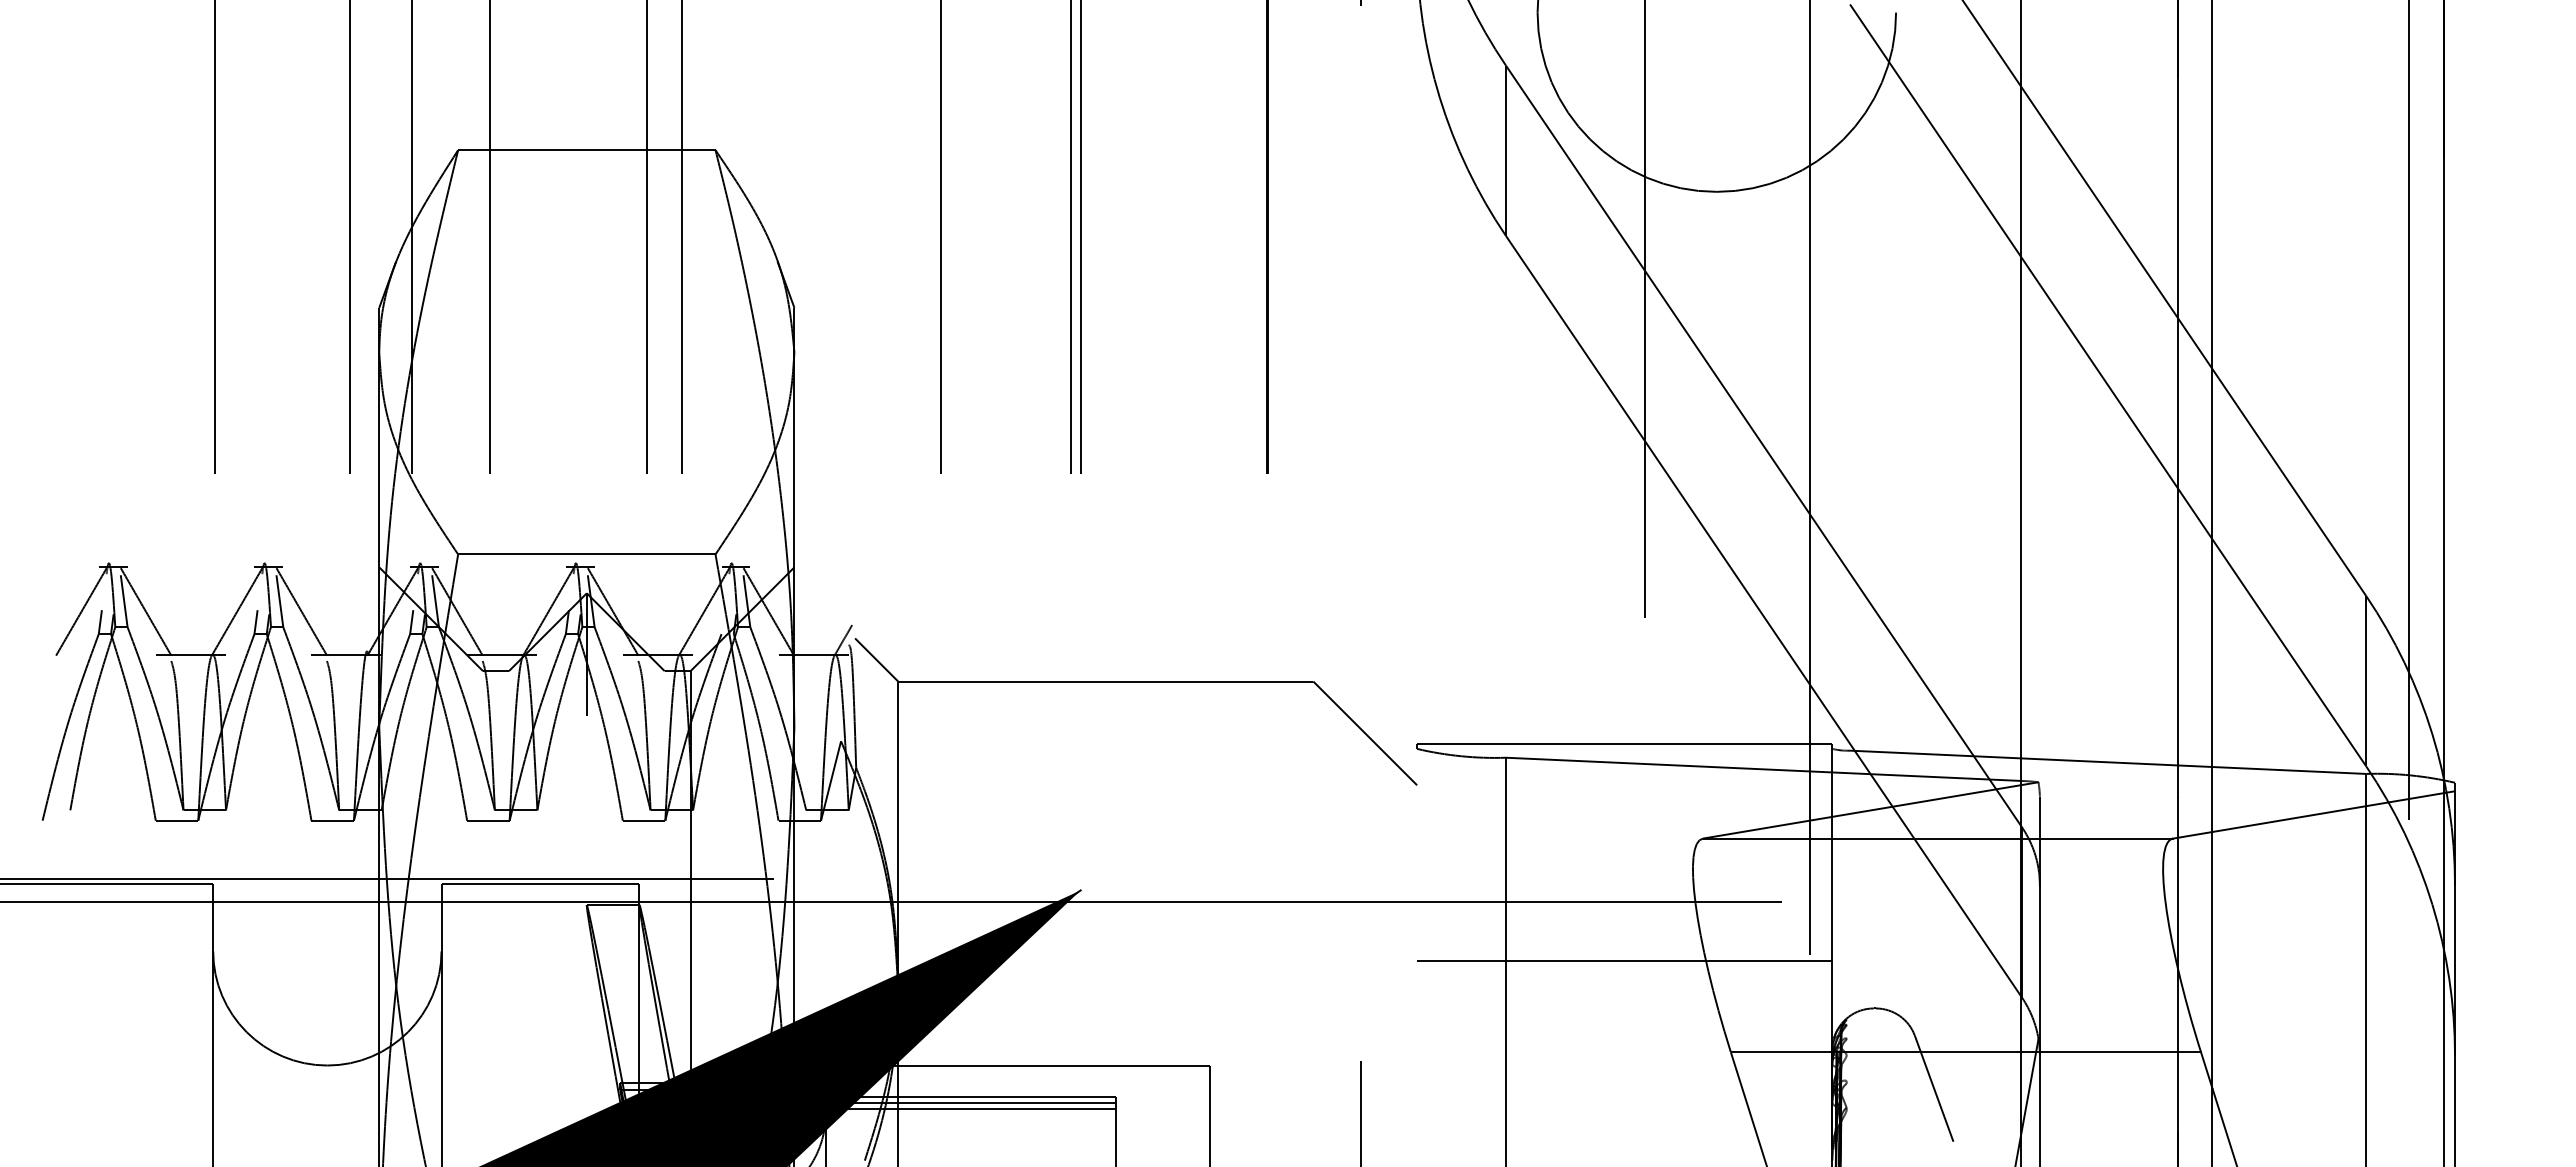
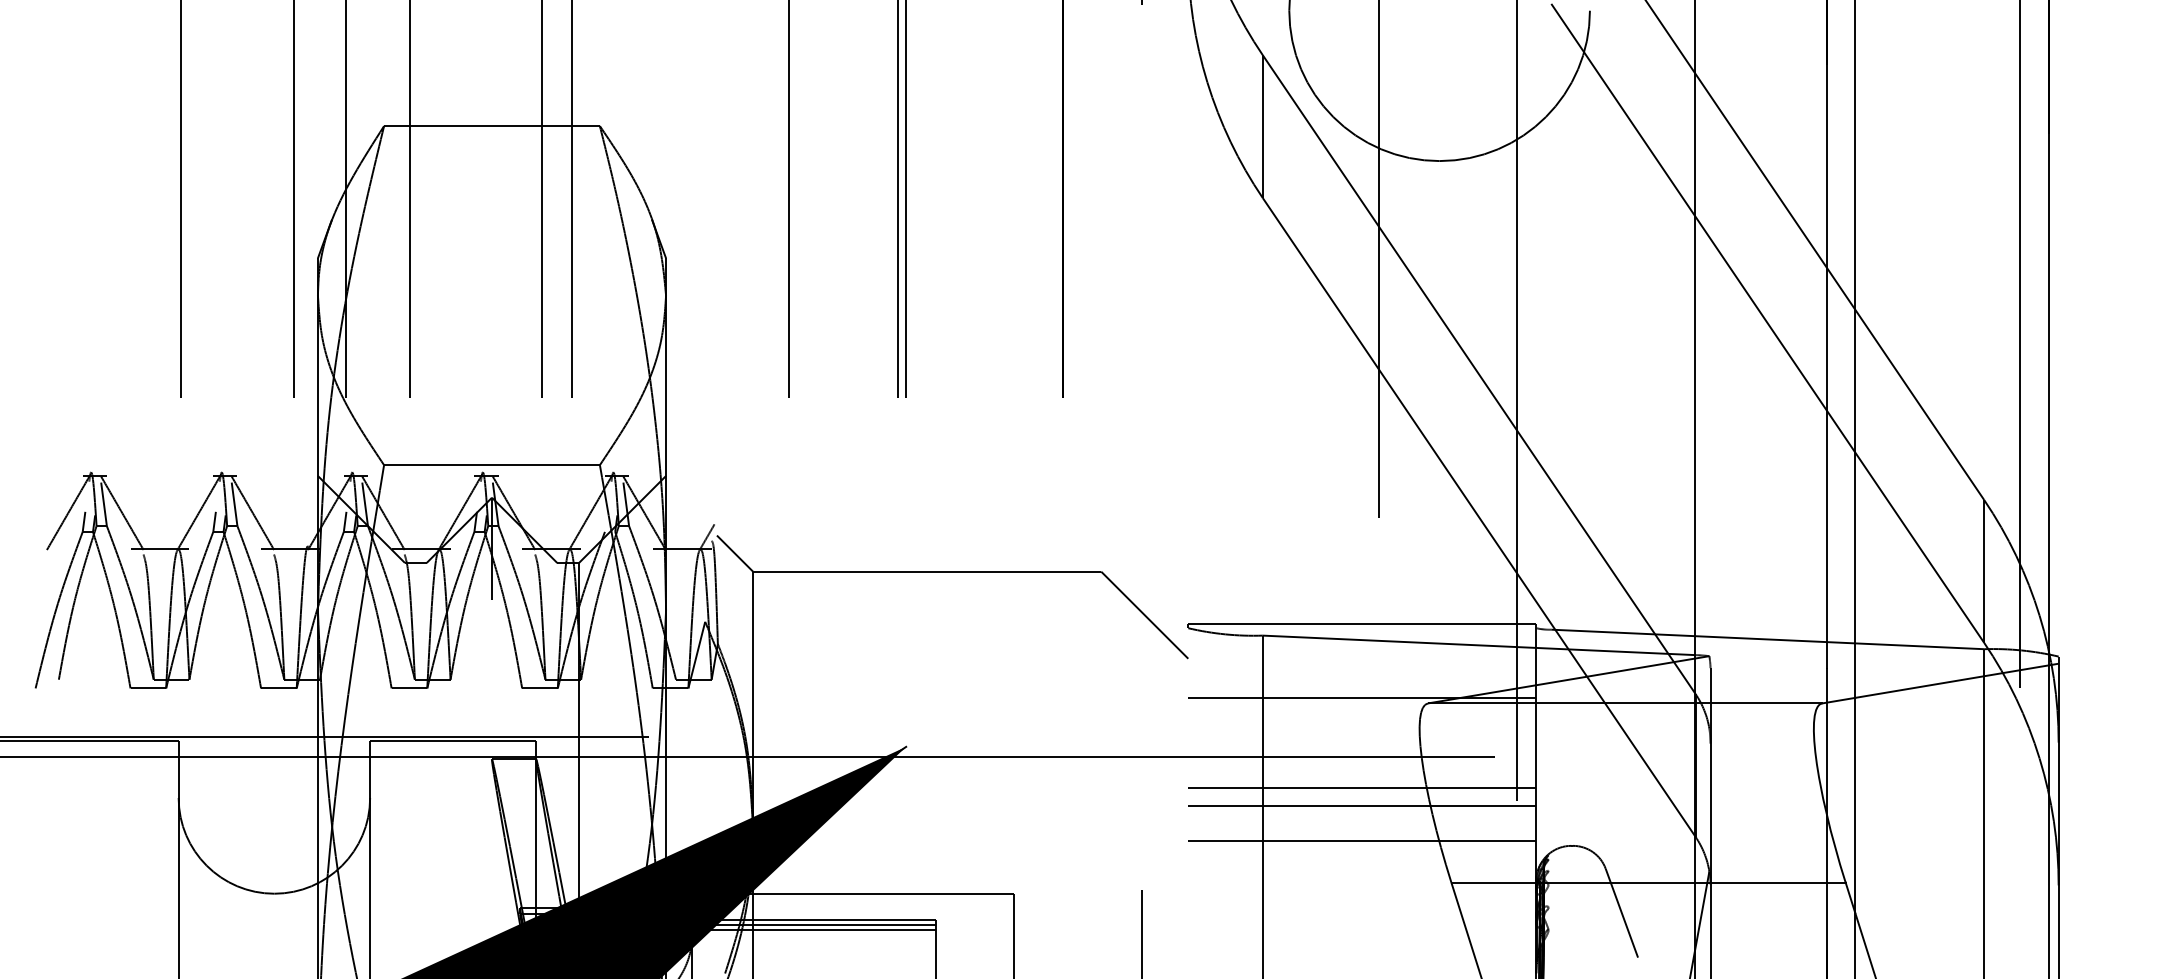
line: (1624, 832) -> (1362, 698), added
line: (1624, 939) -> (1362, 788), added
line: (1624, 1002) -> (1362, 840), added

